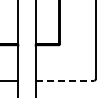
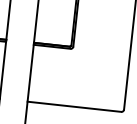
line: (65, 80) -> (75, 106), dashed -> solid

